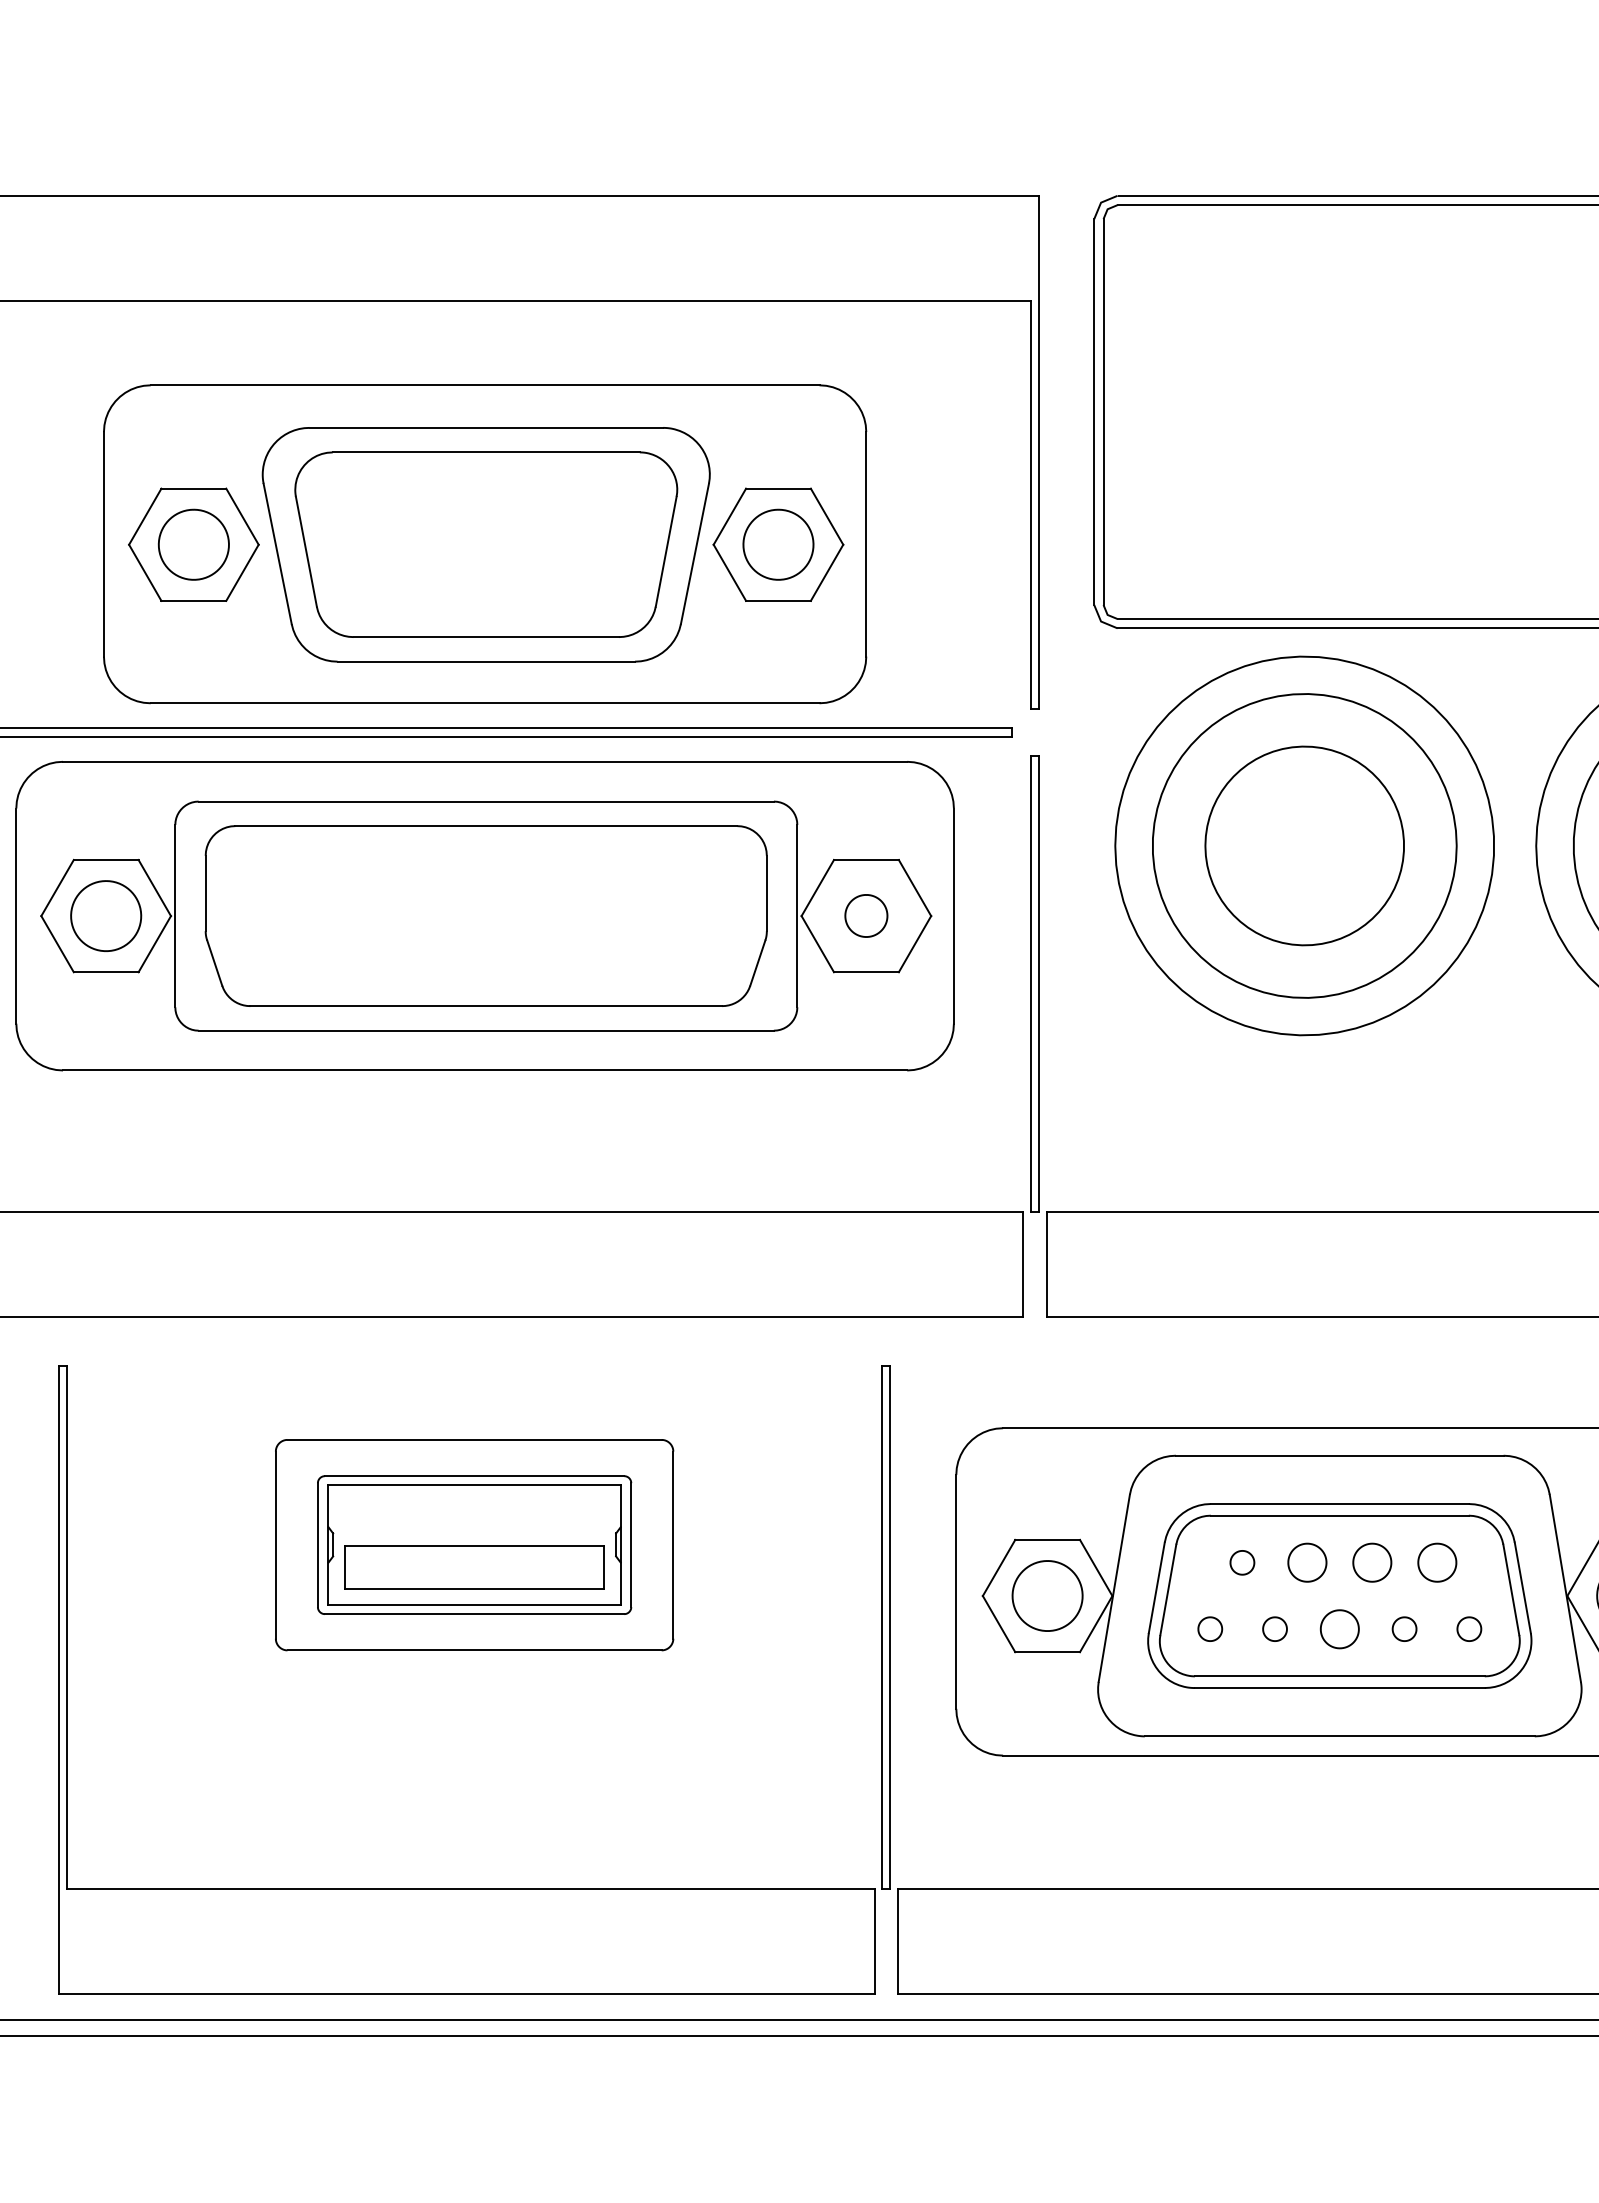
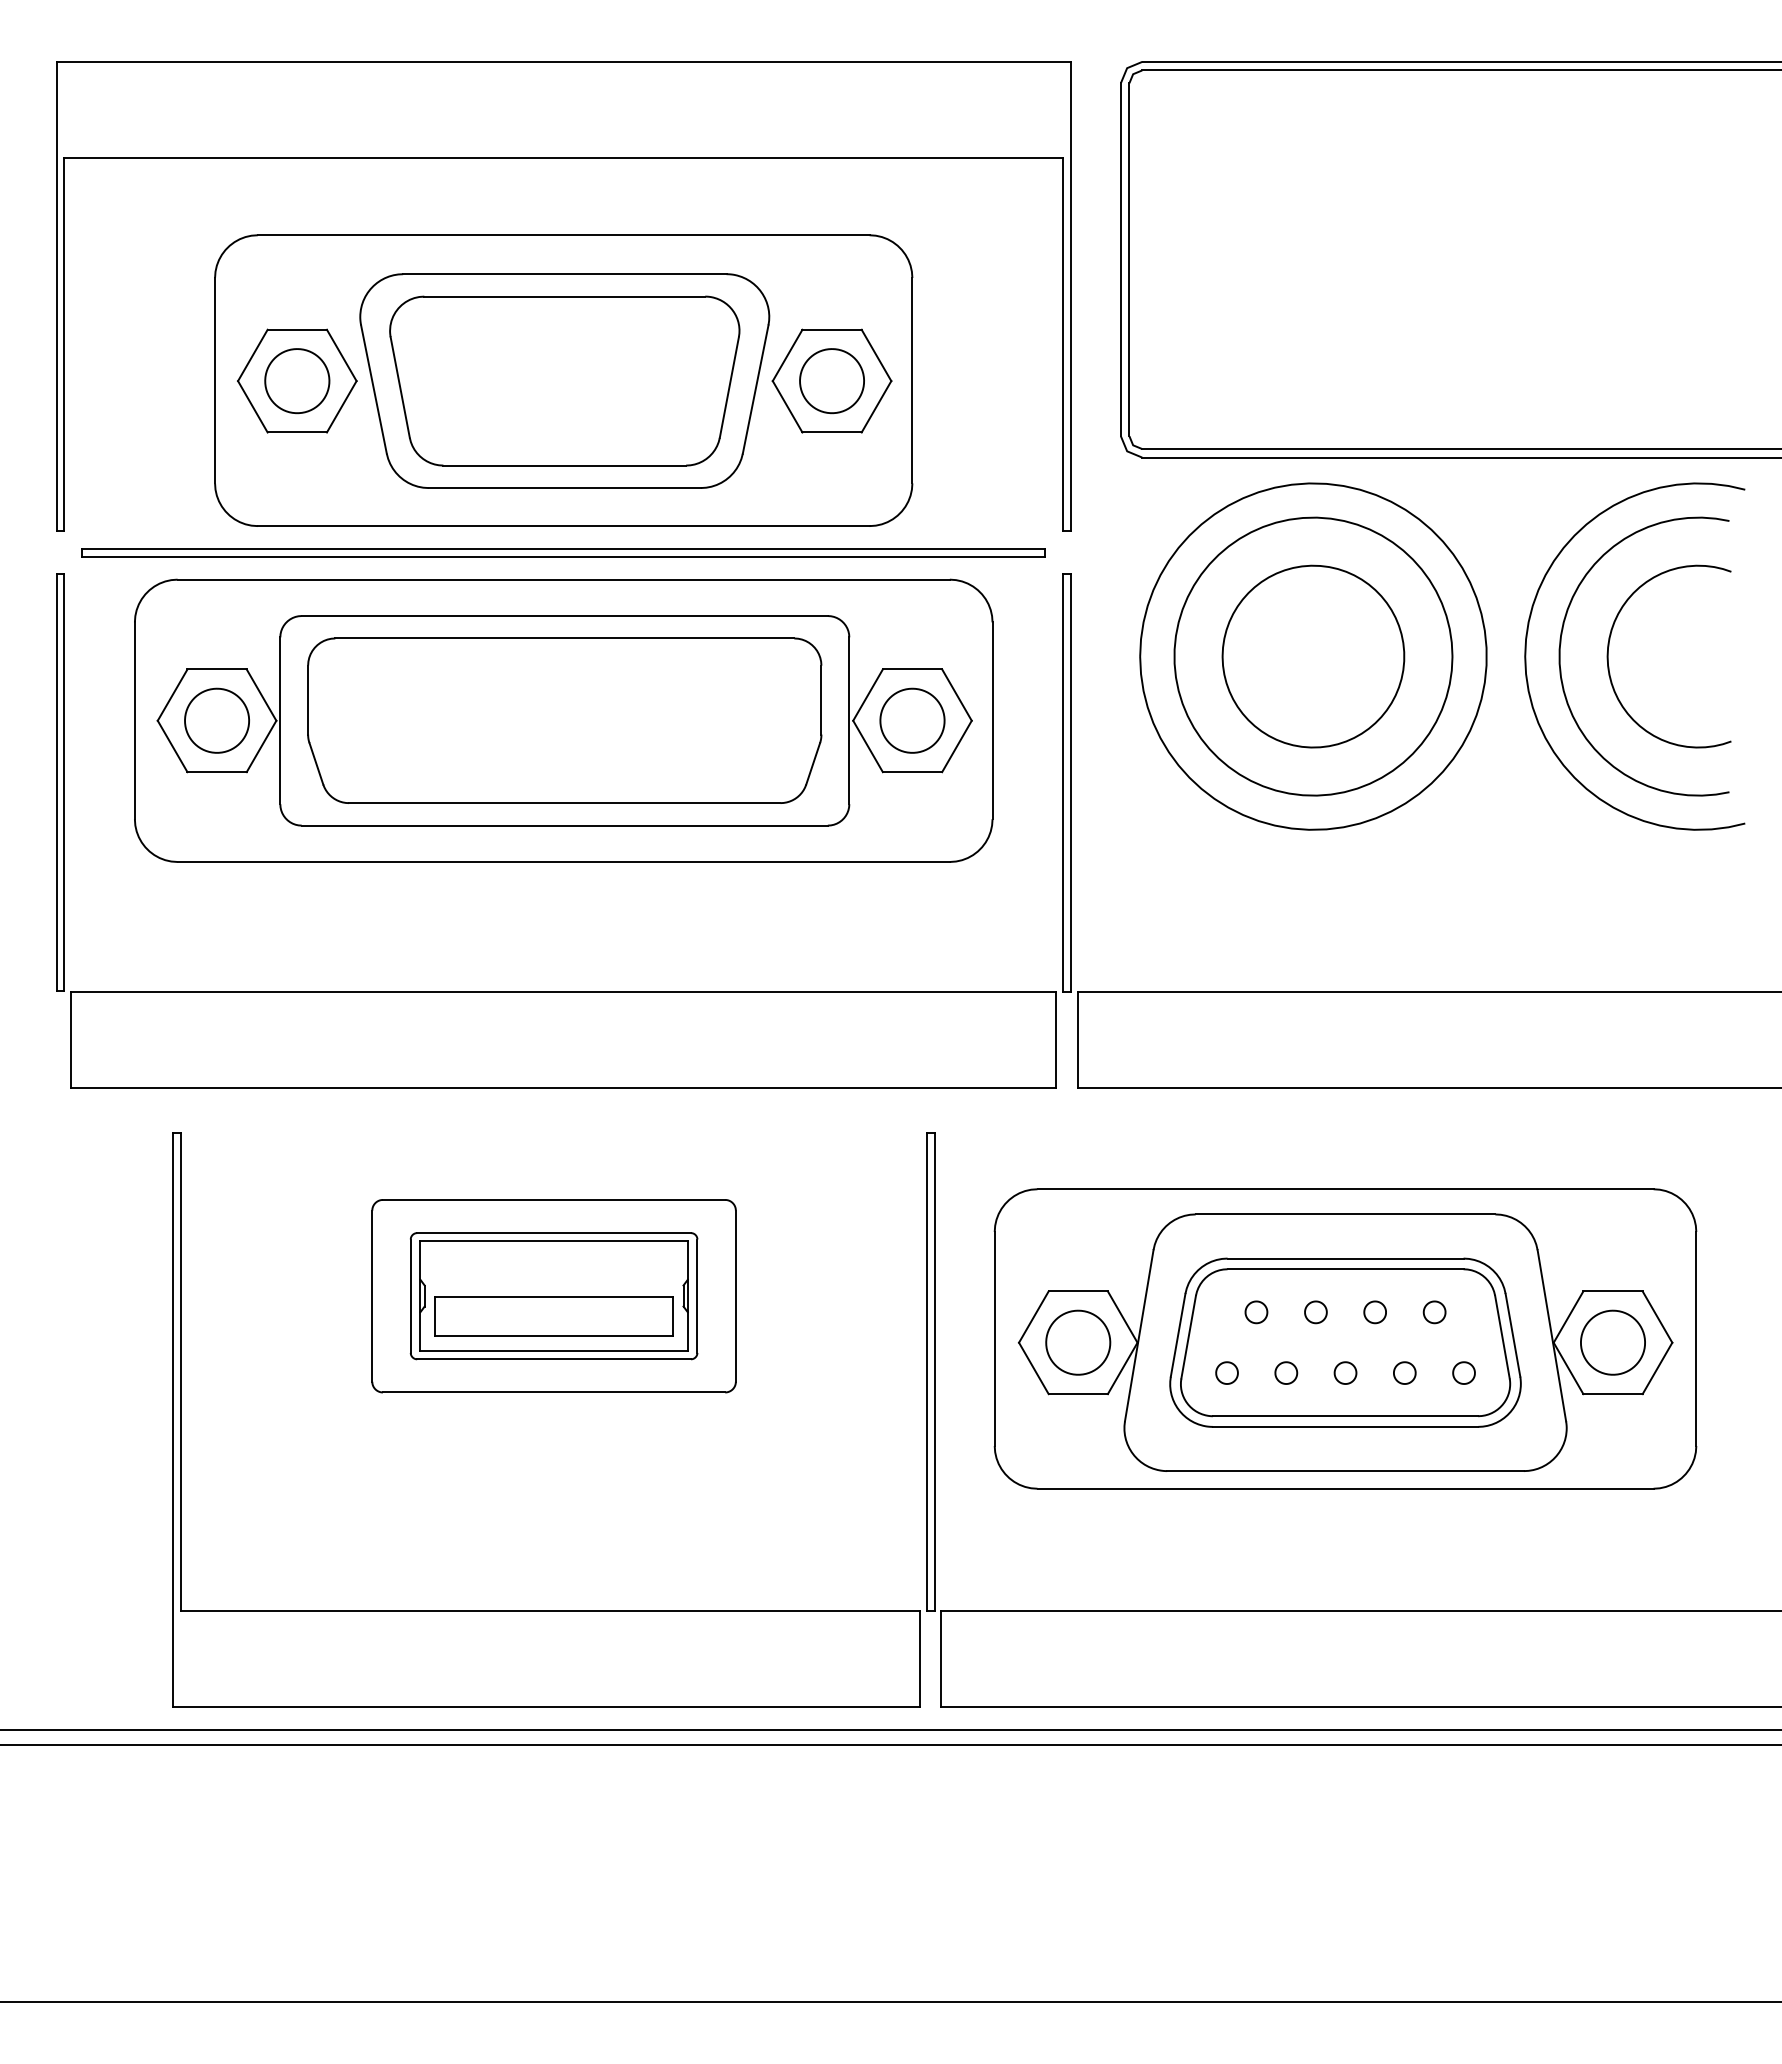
part: (866, 915) -> (912, 720), size x1.67
part: (1306, 1562) -> (1315, 1312), size x0.62
part: (1371, 1562) -> (1374, 1312), size x0.62
part: (1437, 1562) -> (1434, 1312), size x0.62
part: (1339, 1628) -> (1345, 1372), size x0.62

